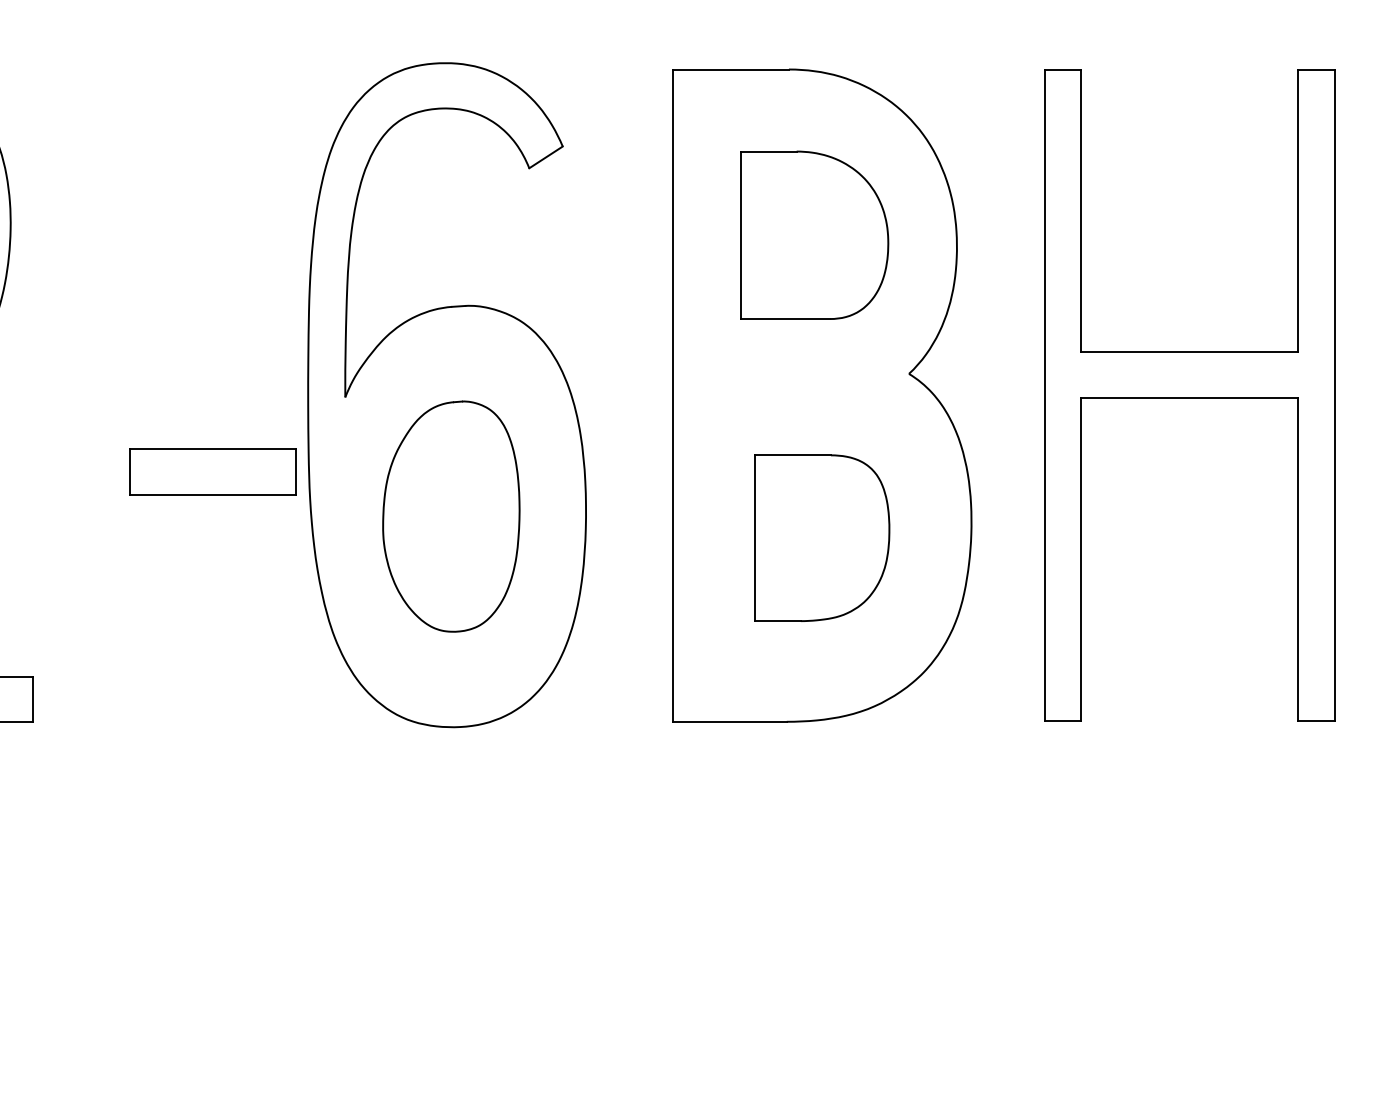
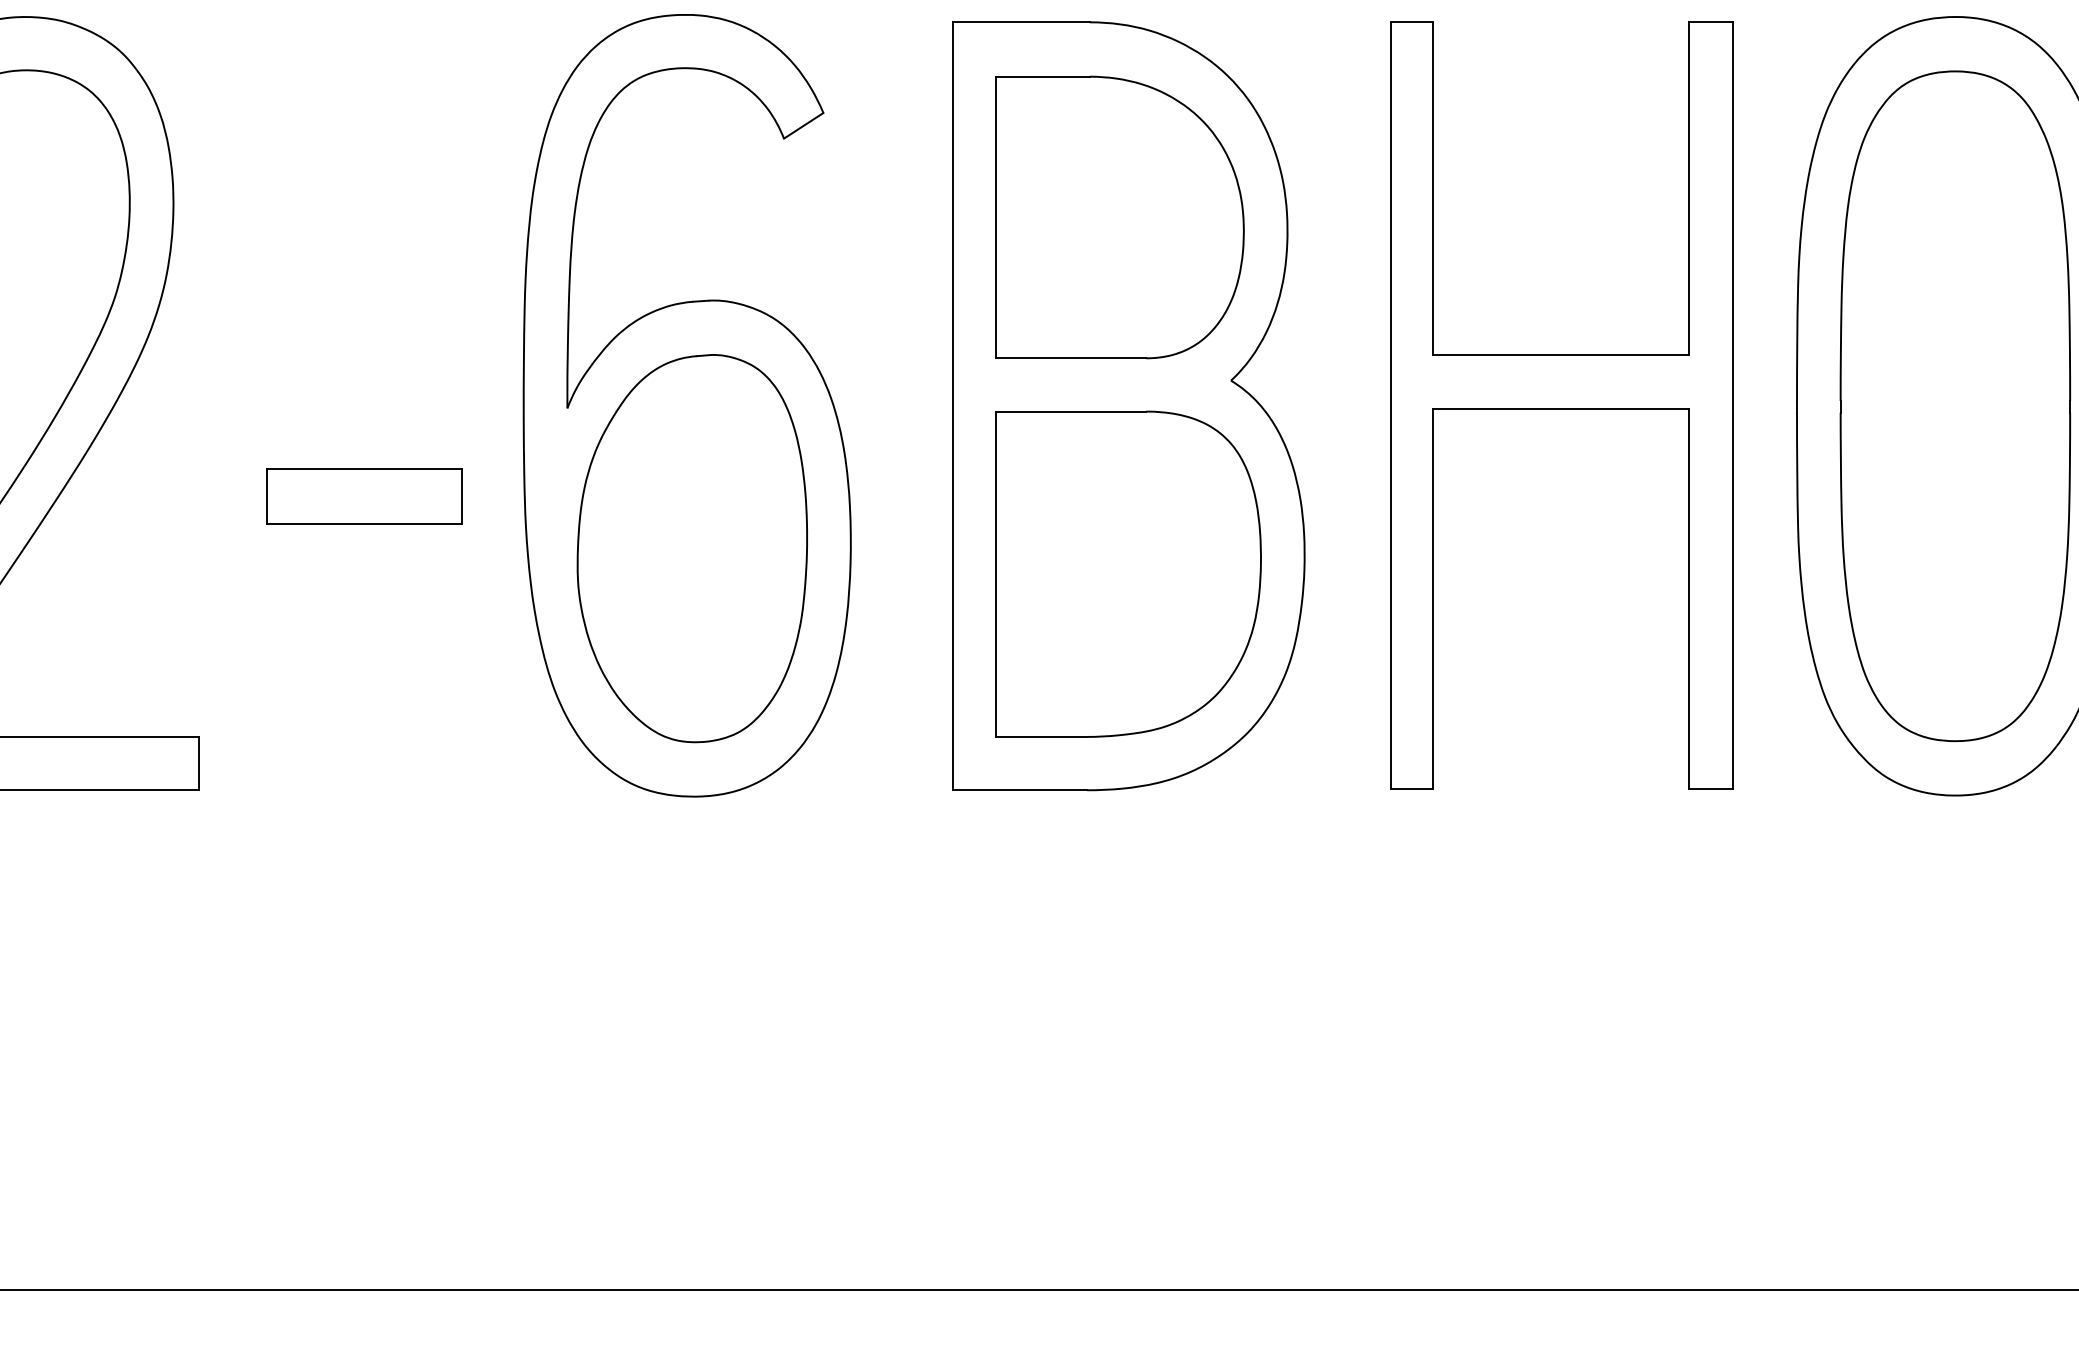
part: (814, 235) -> (1119, 217), size x1.43
part: (212, 472) -> (364, 496), moved
part: (450, 516) -> (691, 548), size x1.43
part: (821, 537) -> (1128, 573), size x1.67

